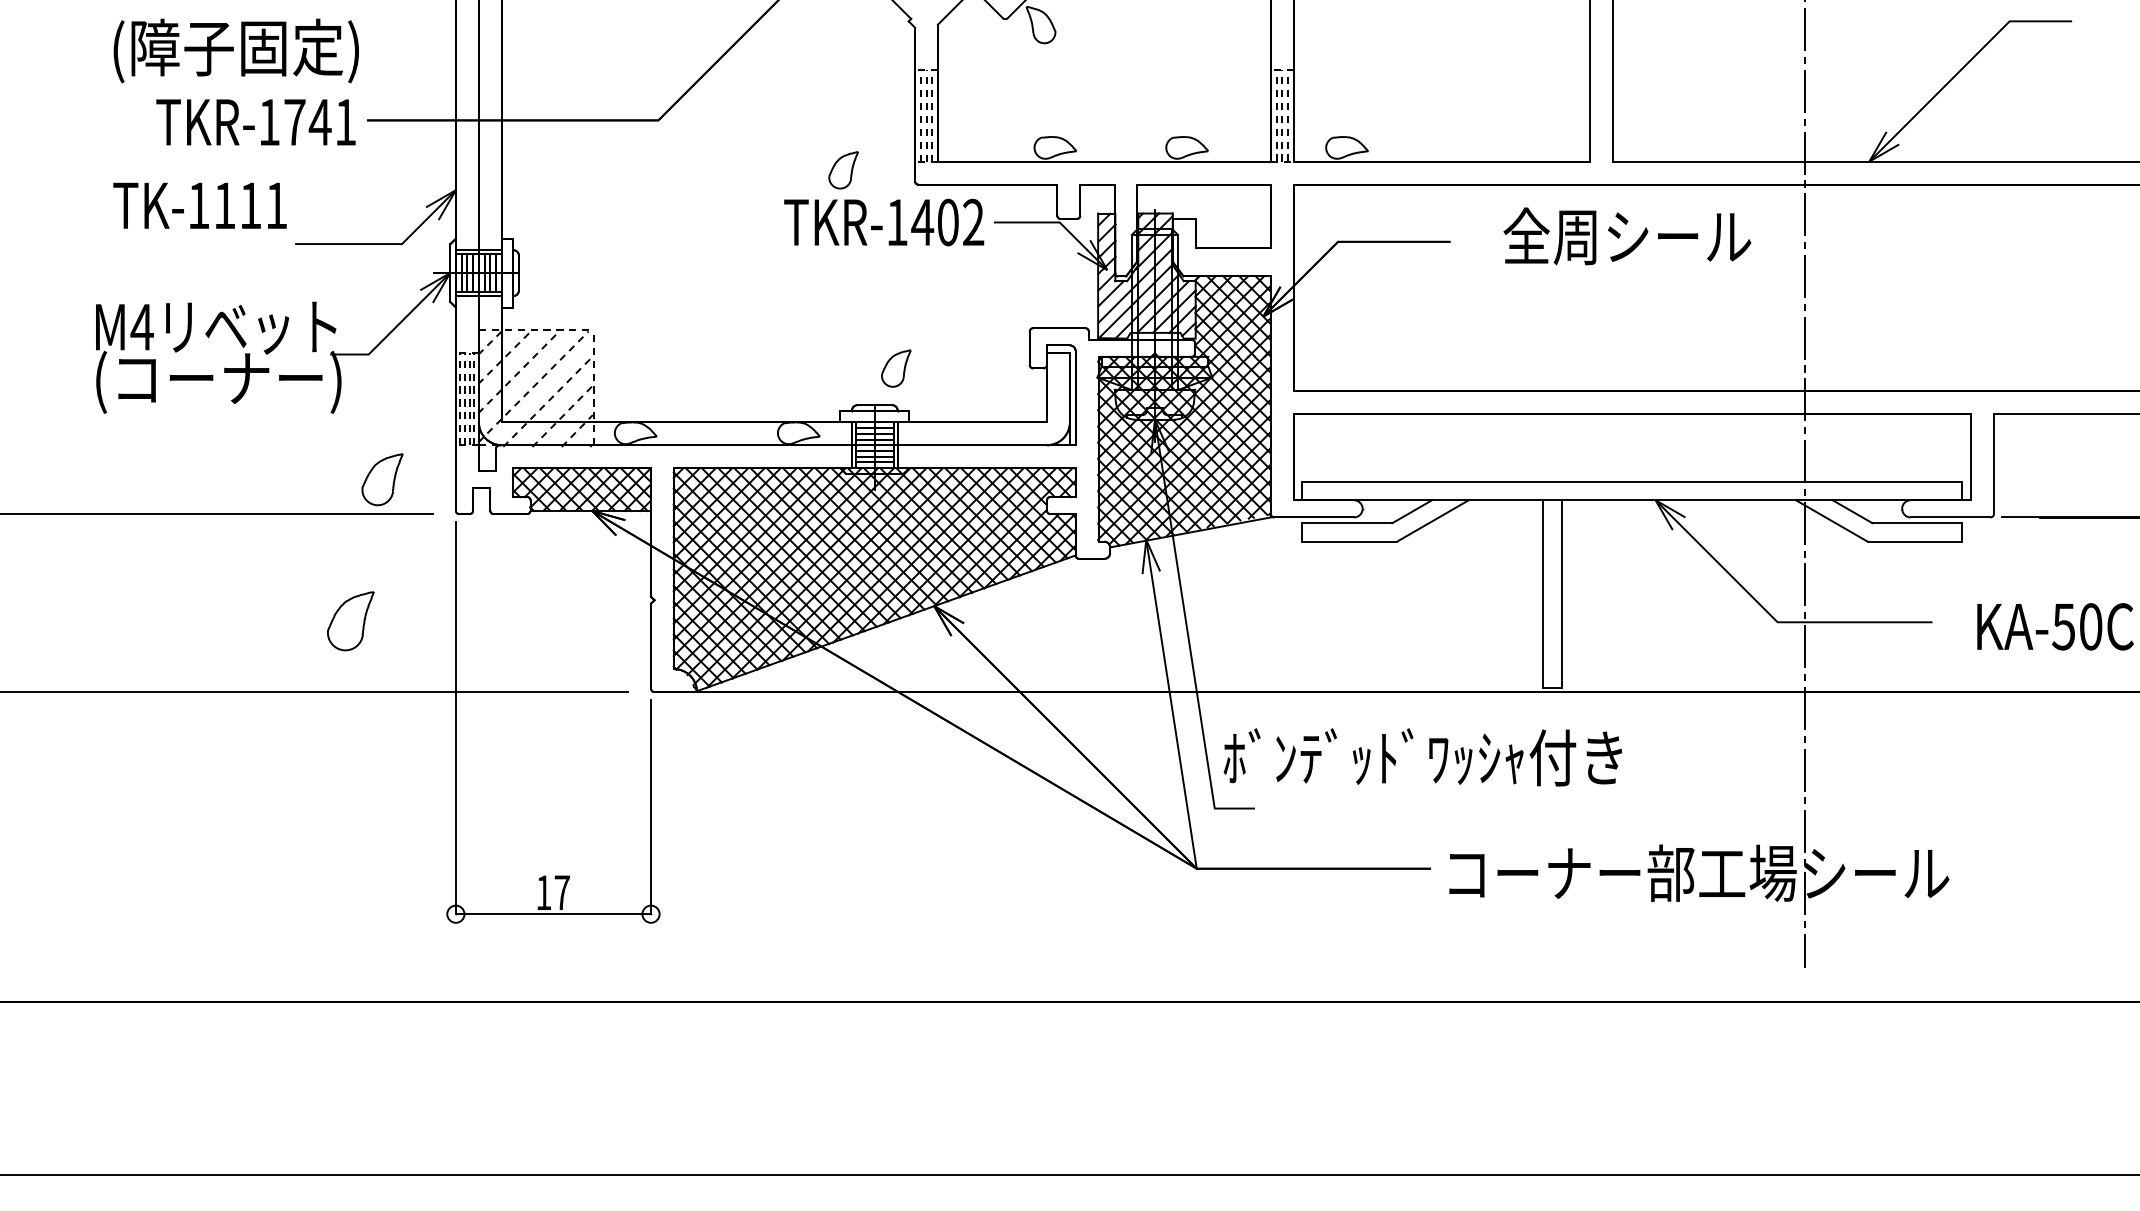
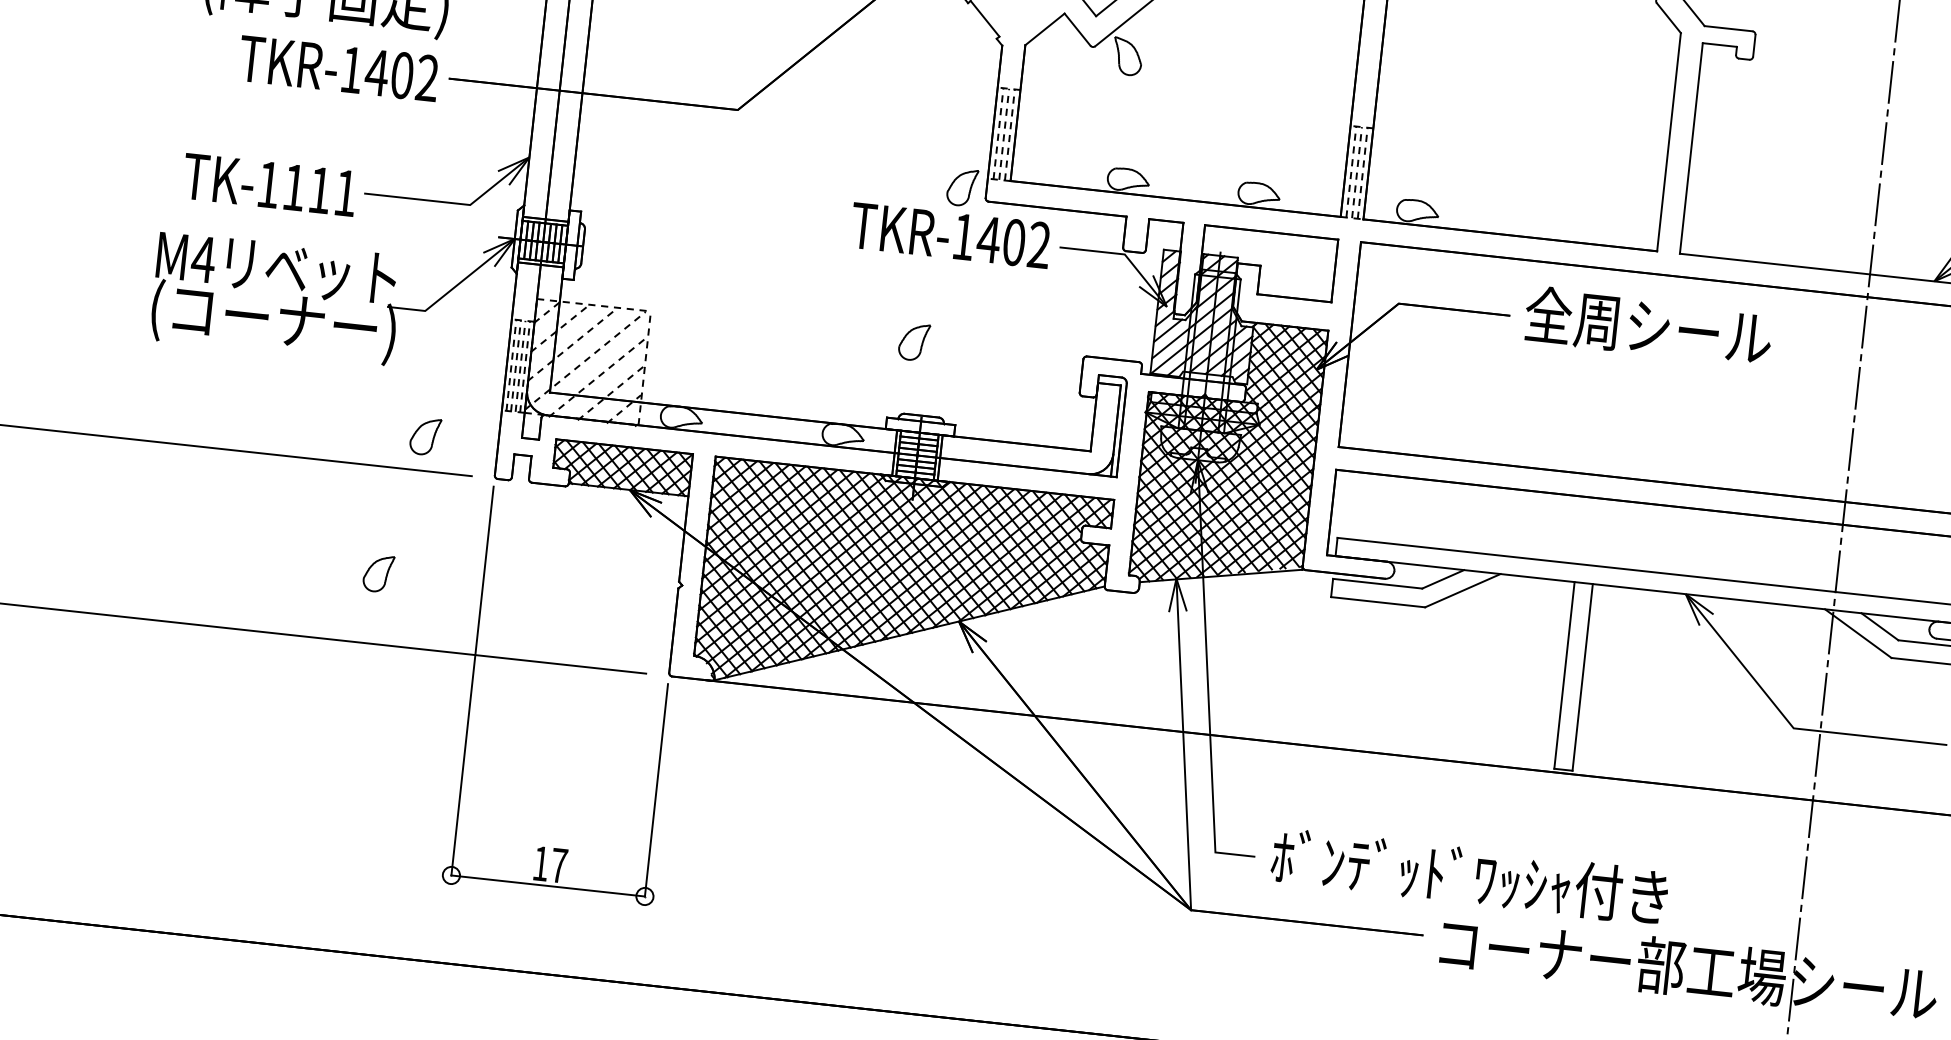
text: (319, 122) -> (401, 75), TKR-1741 -> TKR-1402
part: (843, 170) -> (962, 187), moved
text: (199, 205) -> (269, 184), moved
text: (1627, 236) -> (1648, 326), moved
part: (896, 368) -> (914, 342), moved
part: (382, 479) -> (425, 436), size x0.71
part: (350, 621) -> (378, 573), size x0.62
text: (1422, 757) -> (1469, 876), moved

